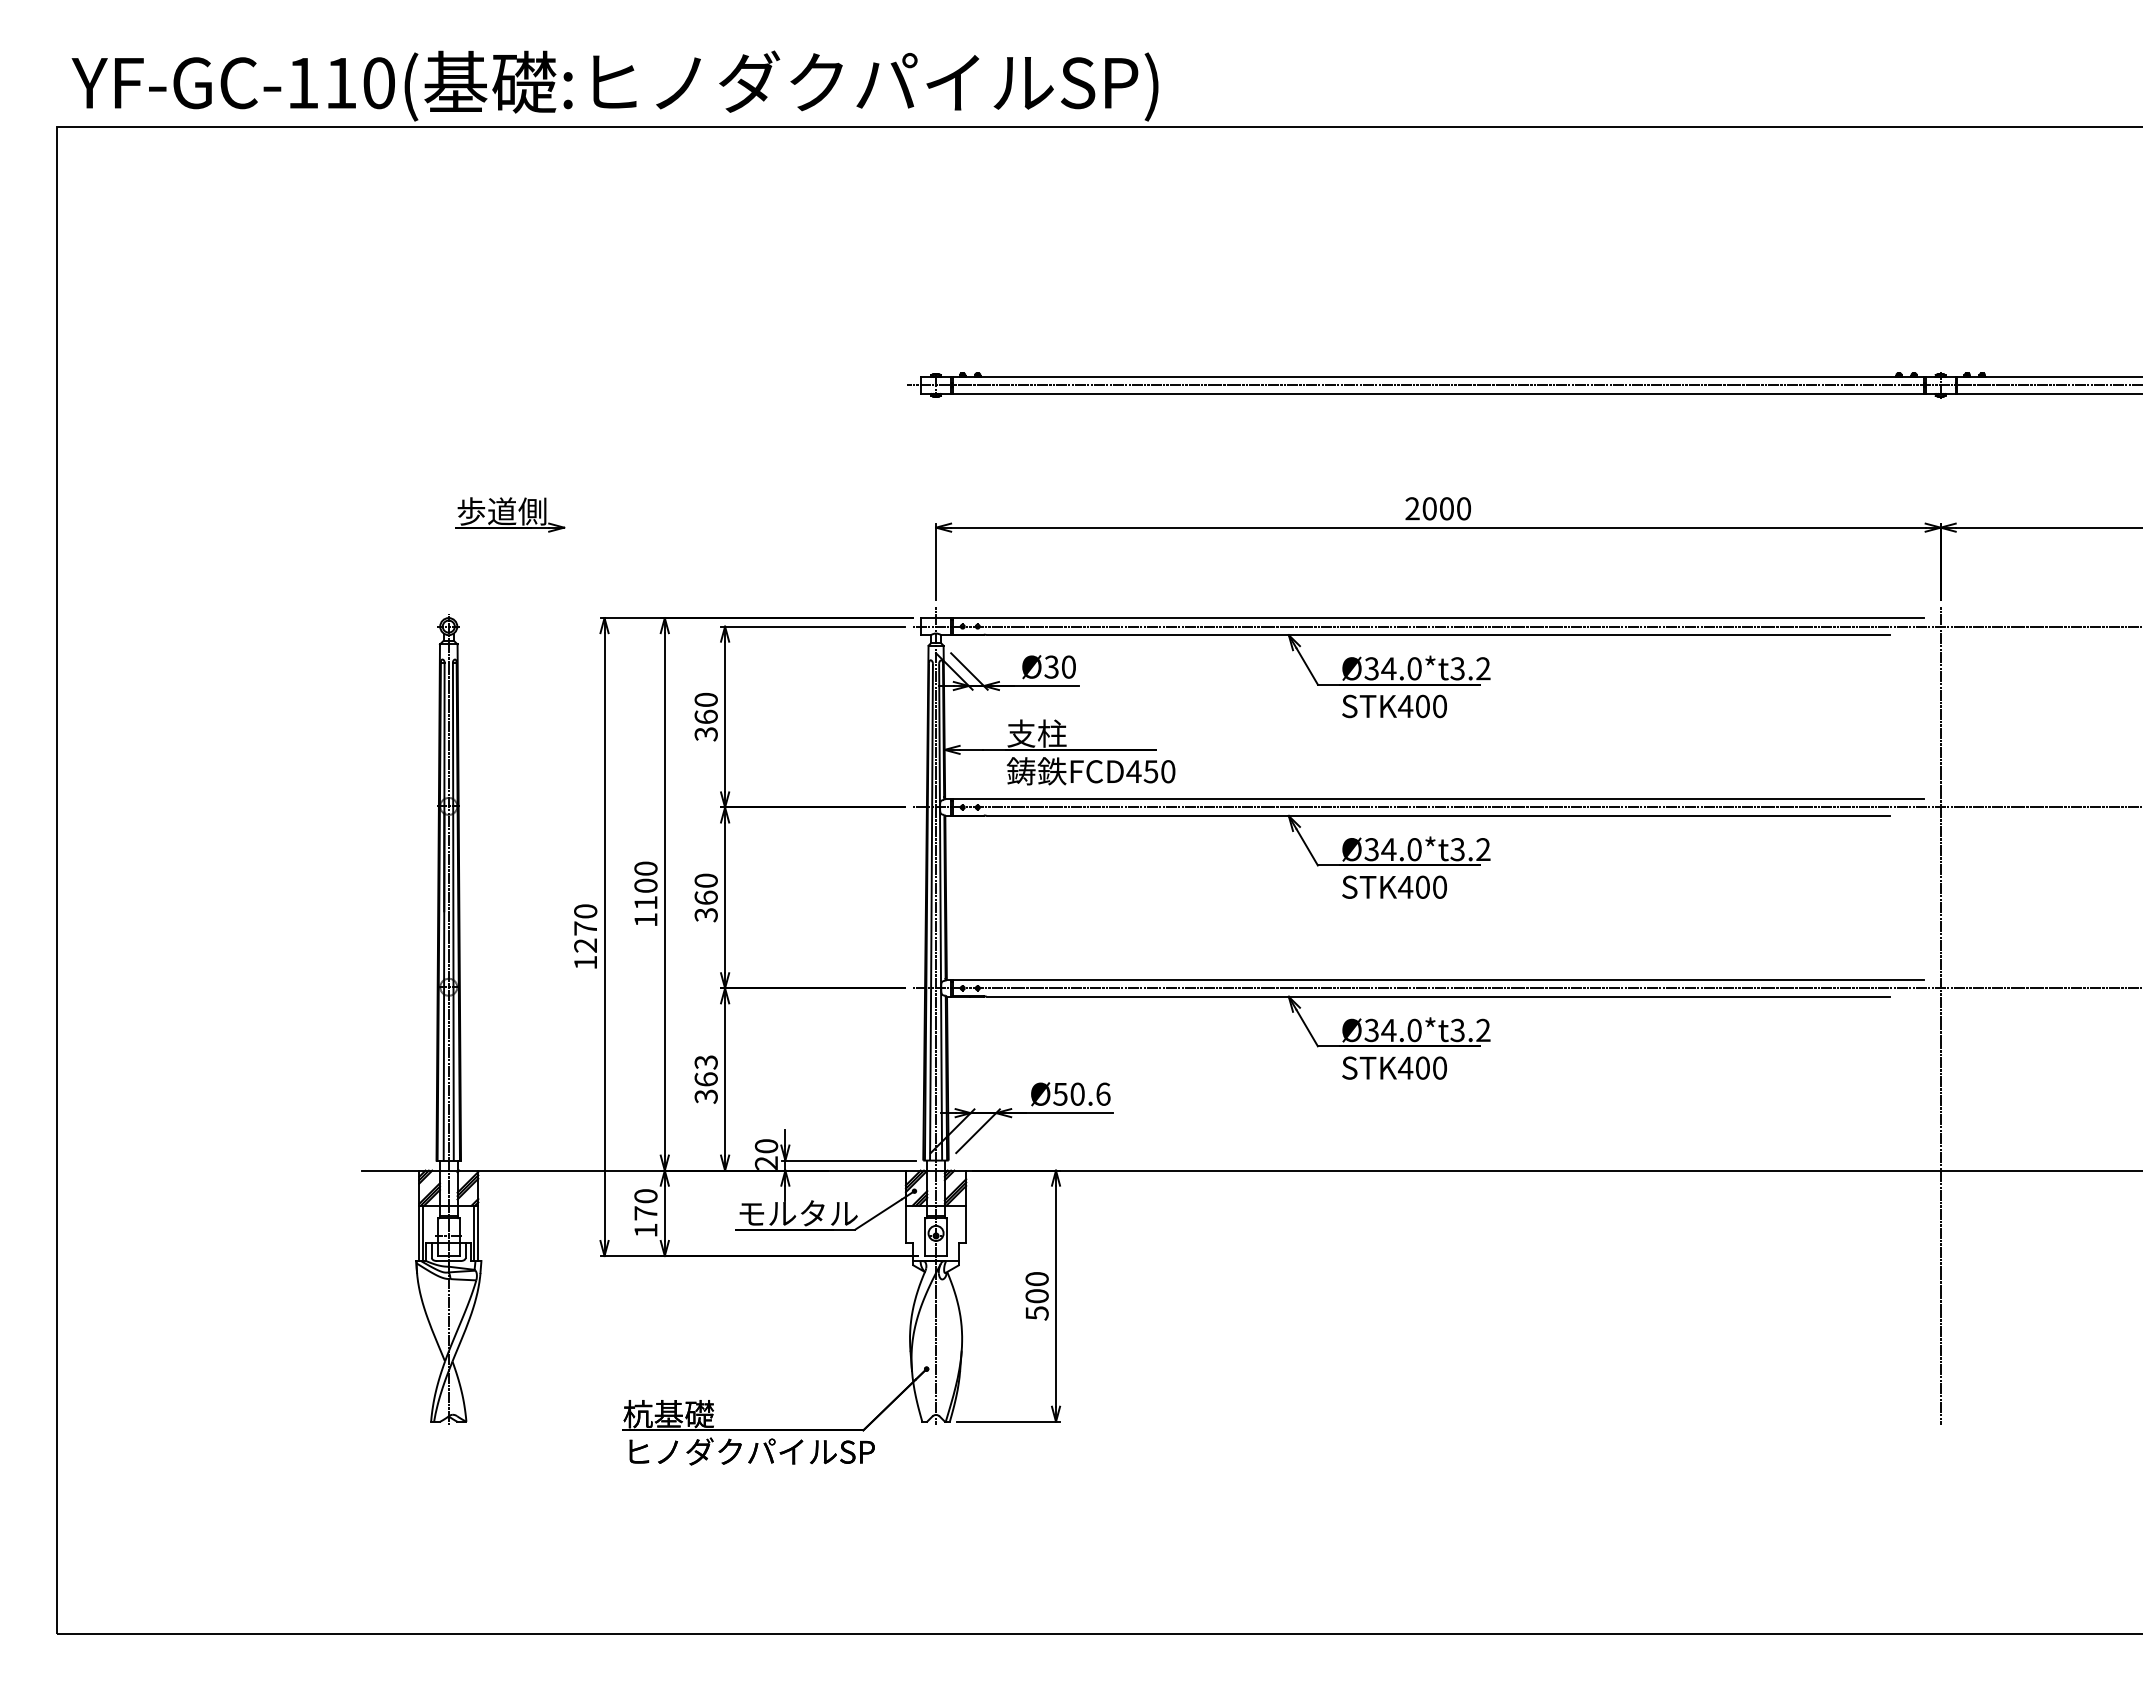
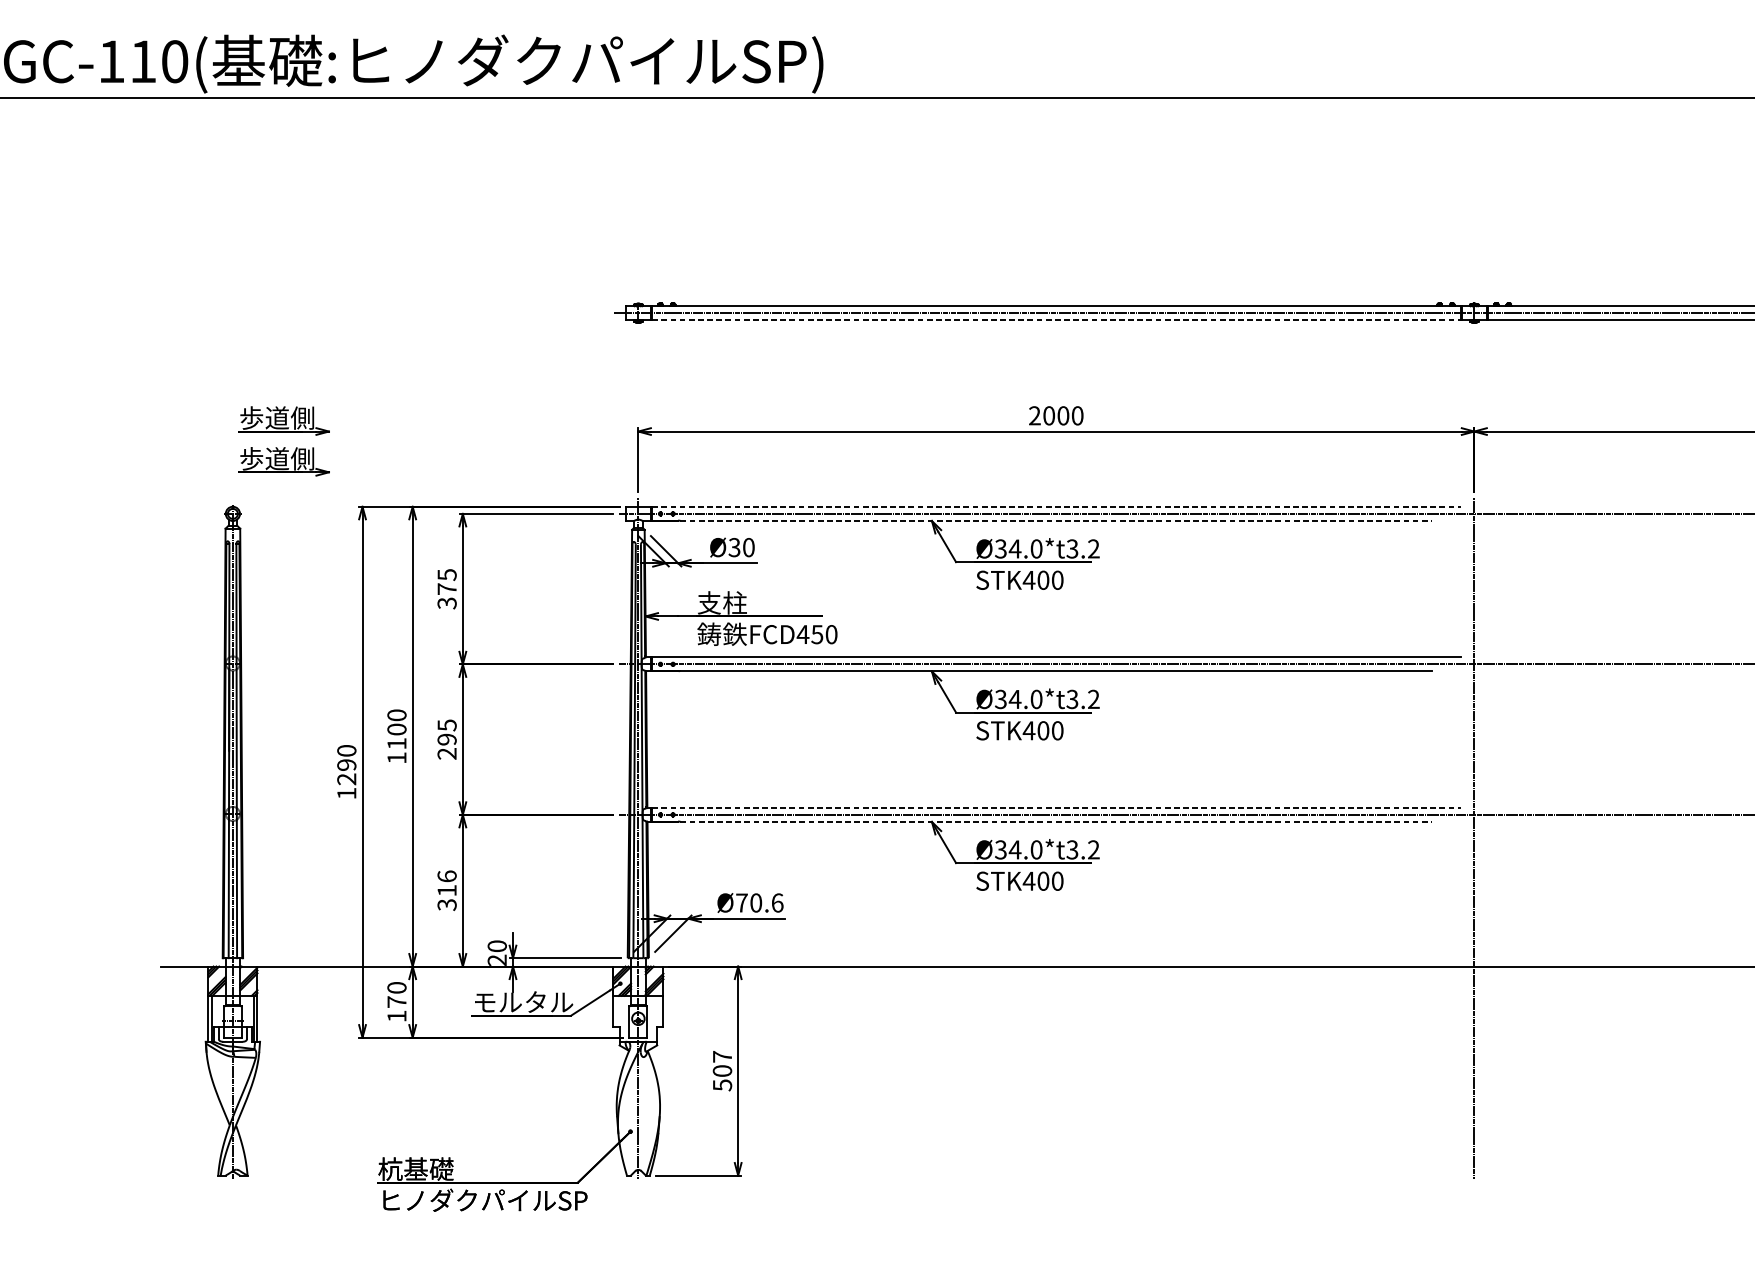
line: (1438, 394) -> (1056, 320), solid -> dashed
part: (510, 563) -> (284, 461), added
line: (1438, 618) -> (1056, 507), solid -> dashed
line: (1438, 635) -> (1056, 521), solid -> dashed
text: (705, 707) -> (446, 581), 360 -> 375
text: (705, 897) -> (446, 739), 360 -> 295
text: (585, 928) -> (346, 765), 1270 -> 1290
line: (1438, 979) -> (1056, 807), solid -> dashed
line: (1438, 996) -> (1056, 821), solid -> dashed
text: (705, 1070) -> (446, 883), 363 -> 316
text: (1060, 1094) -> (741, 903), Ø50.6 -> Ø70.6
text: (1036, 1279) -> (721, 1057), 500 -> 507

